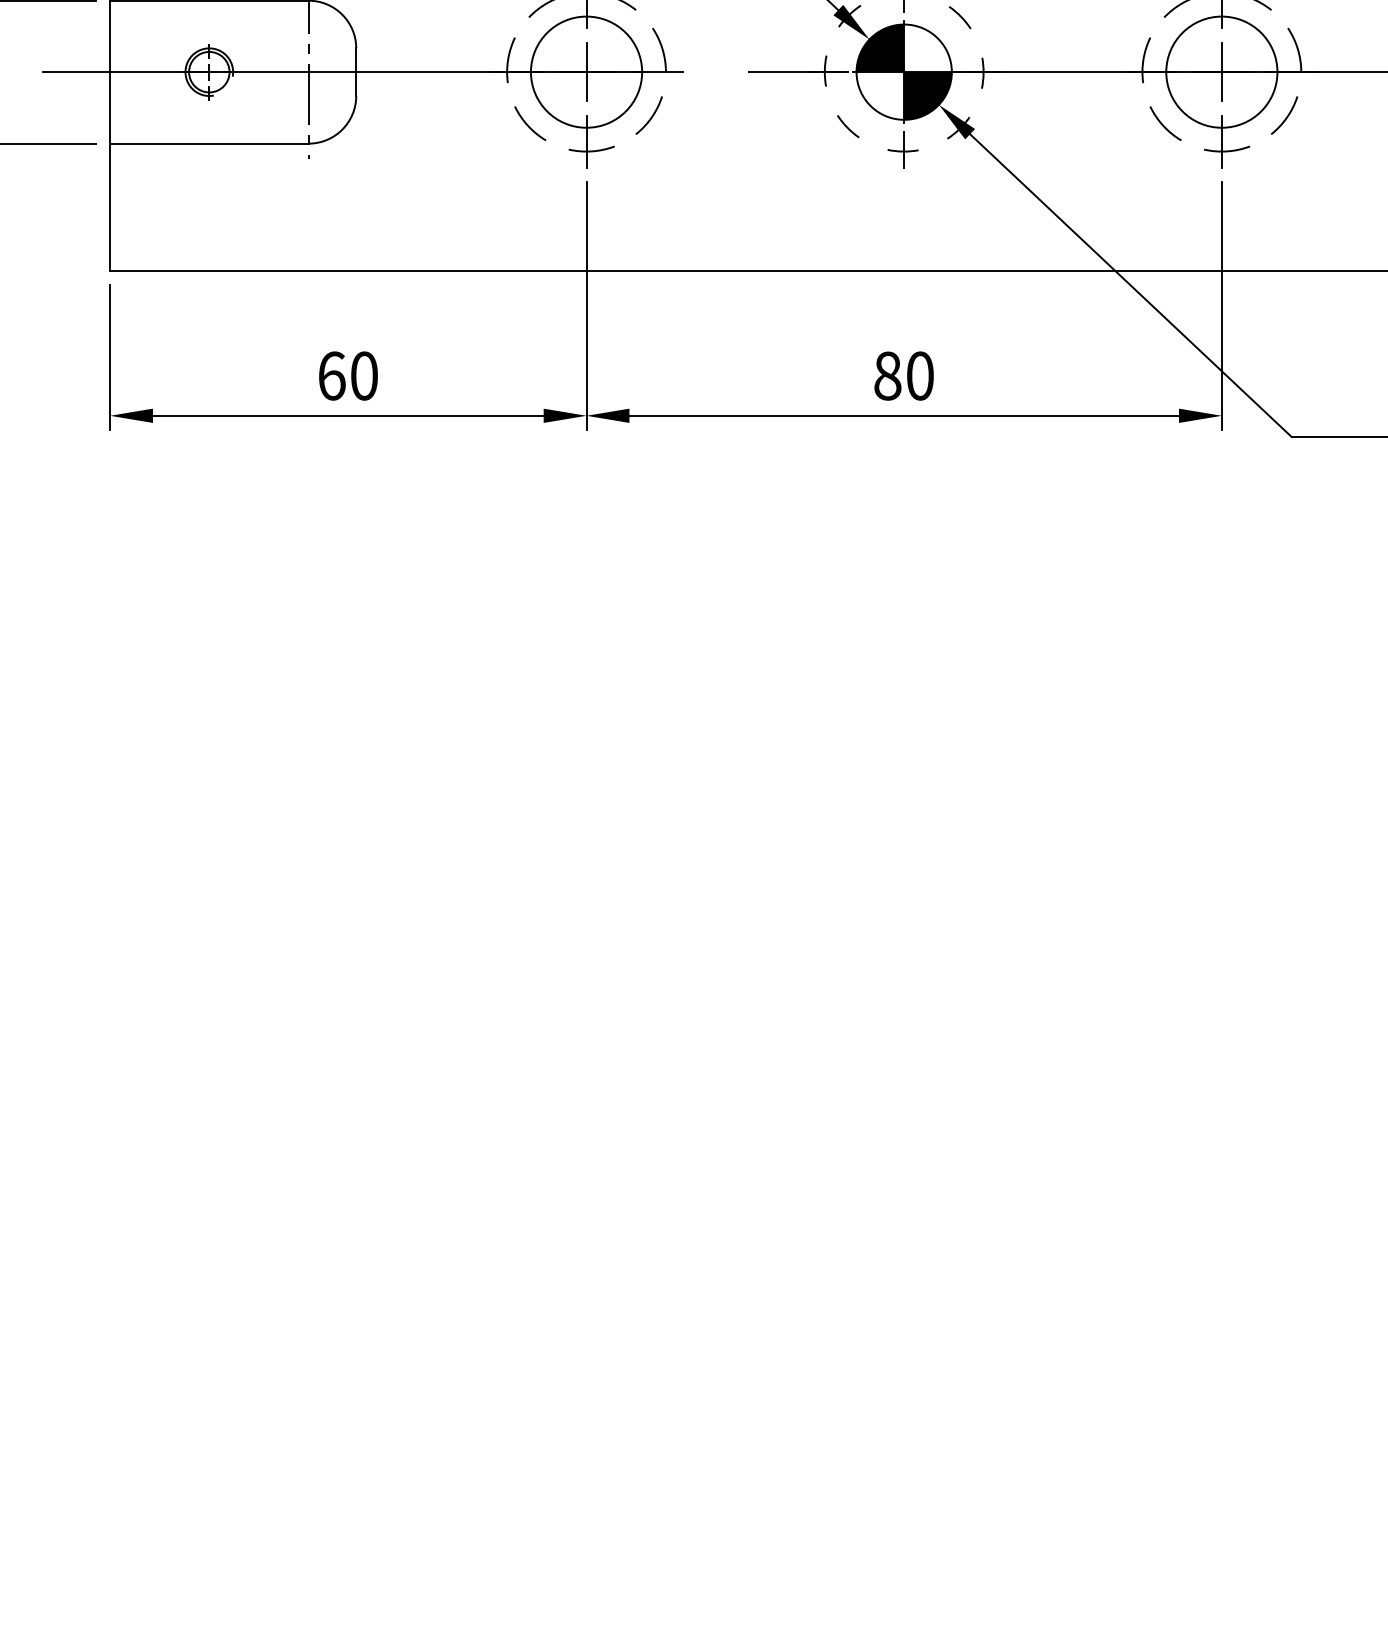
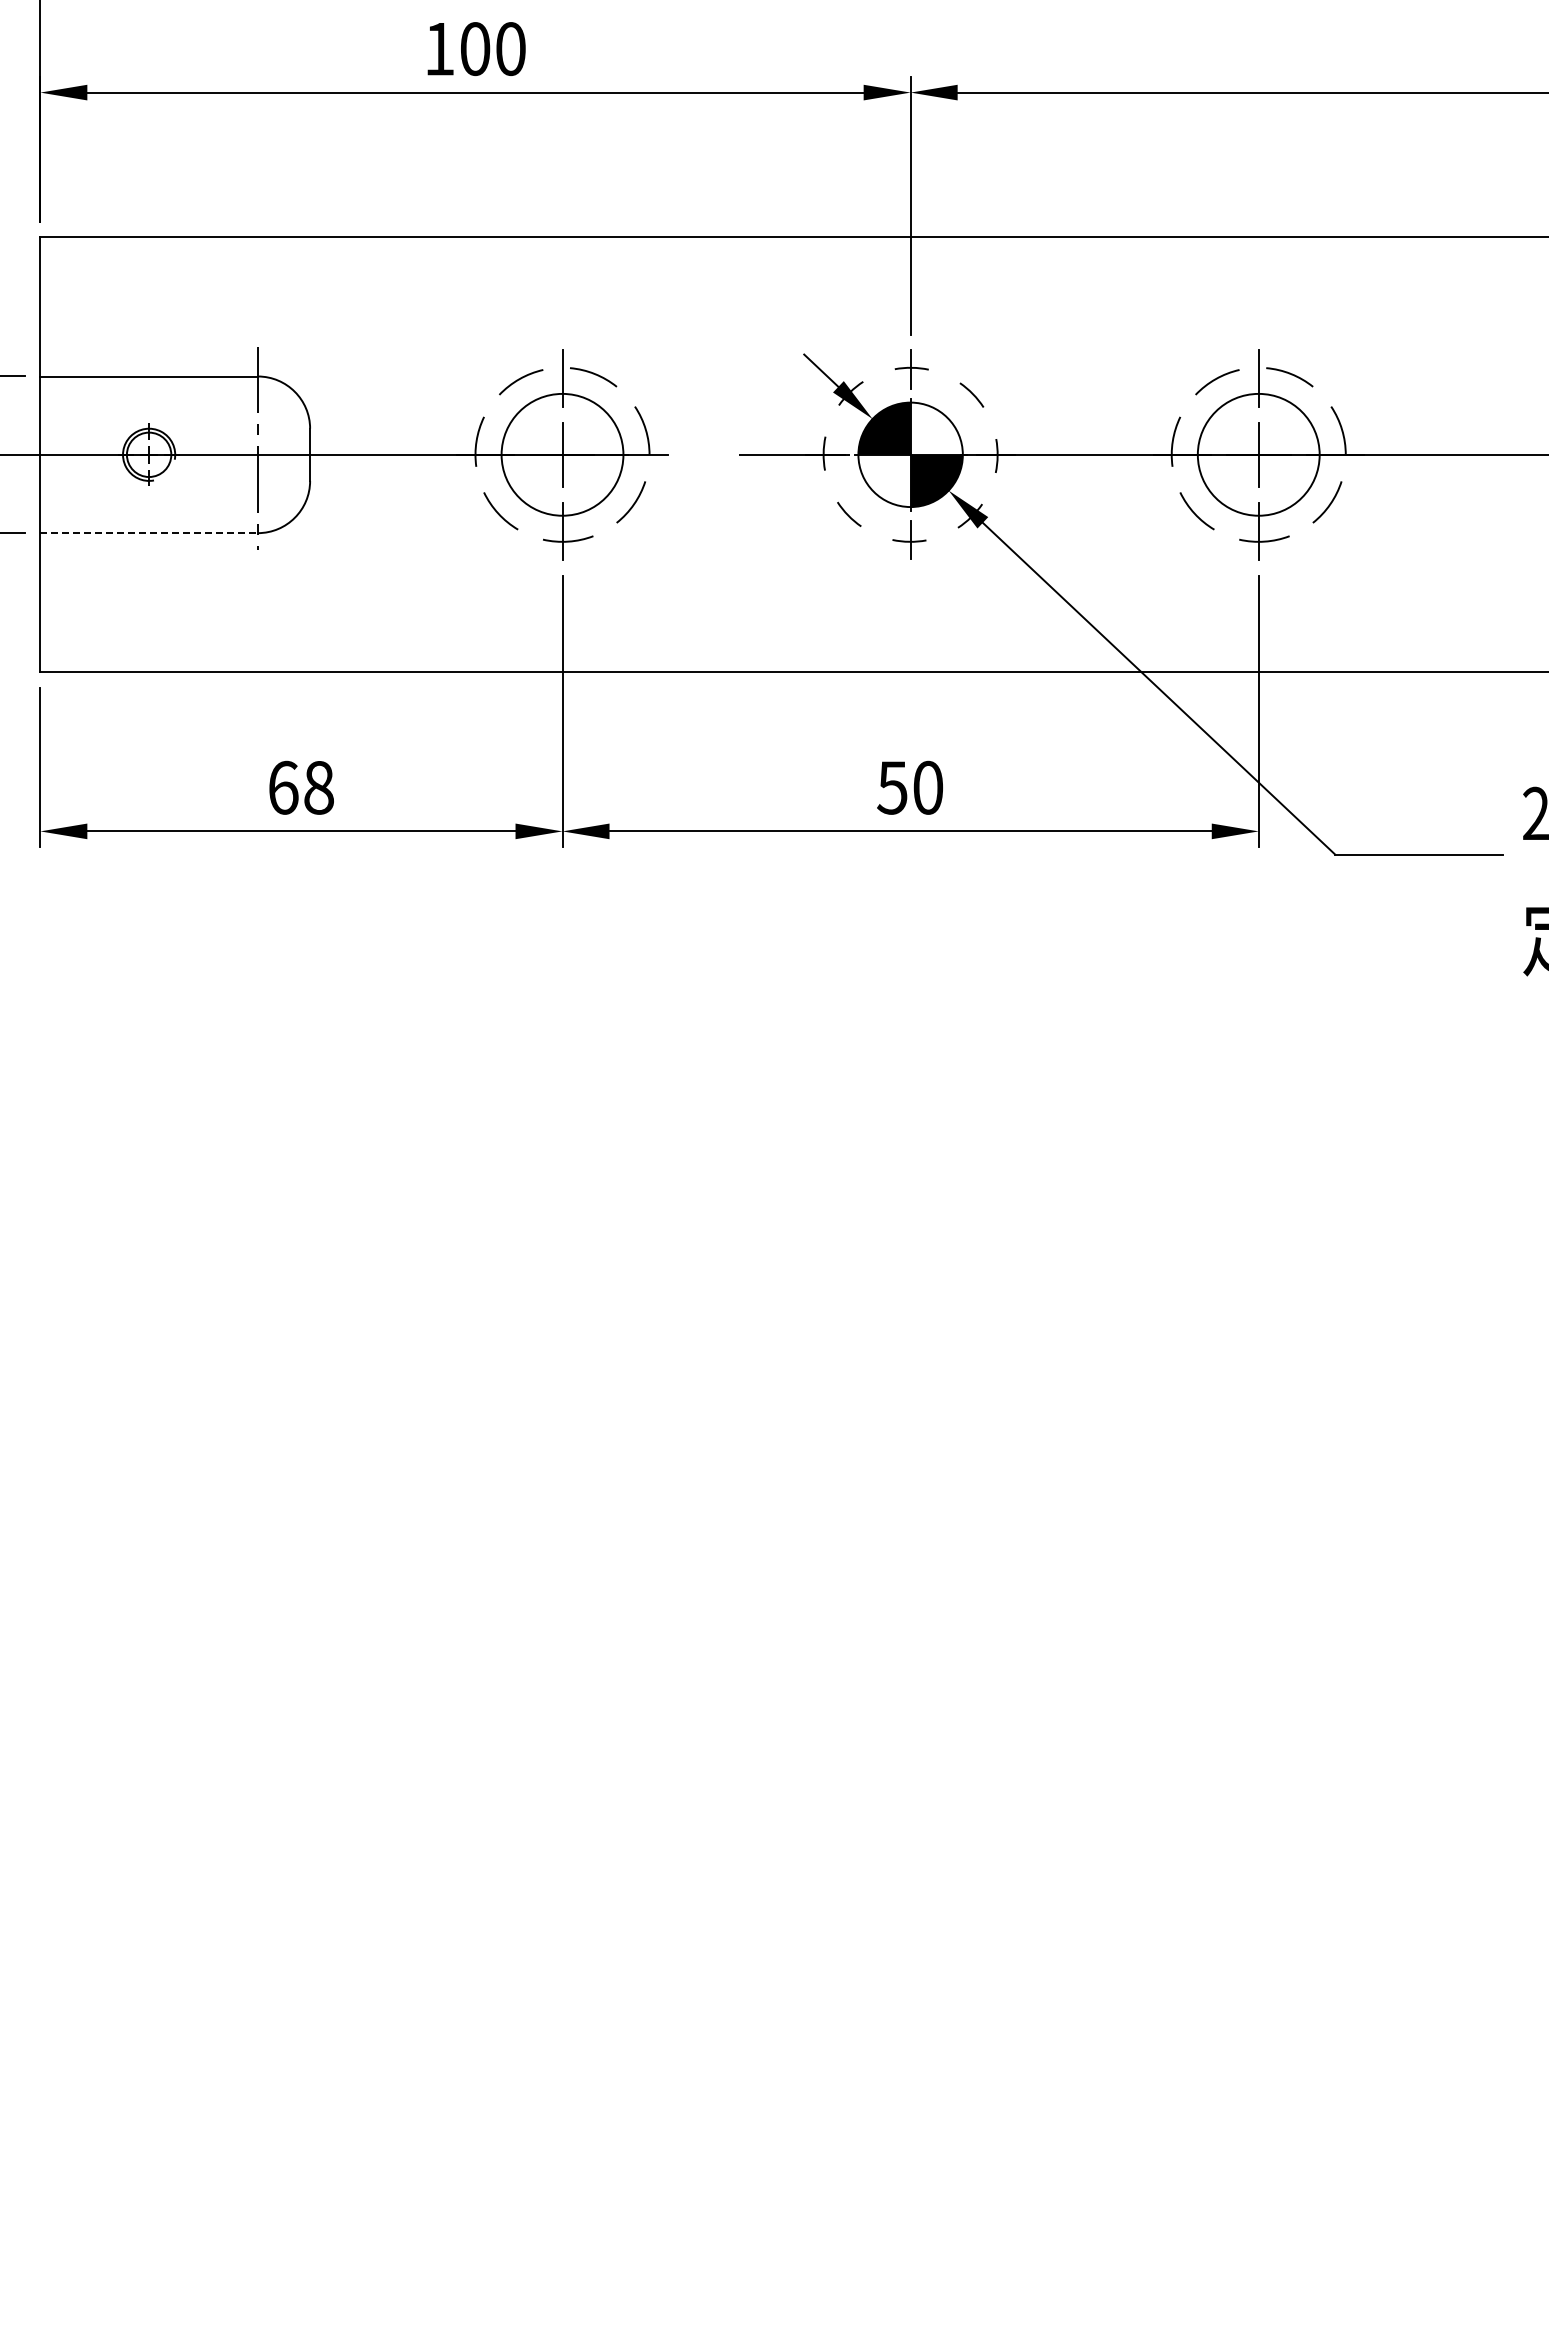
line: (209, 143) -> (149, 533), solid -> dashed
text: (363, 375) -> (318, 787), 60 -> 68
text: (887, 375) -> (892, 787), 80 -> 50

